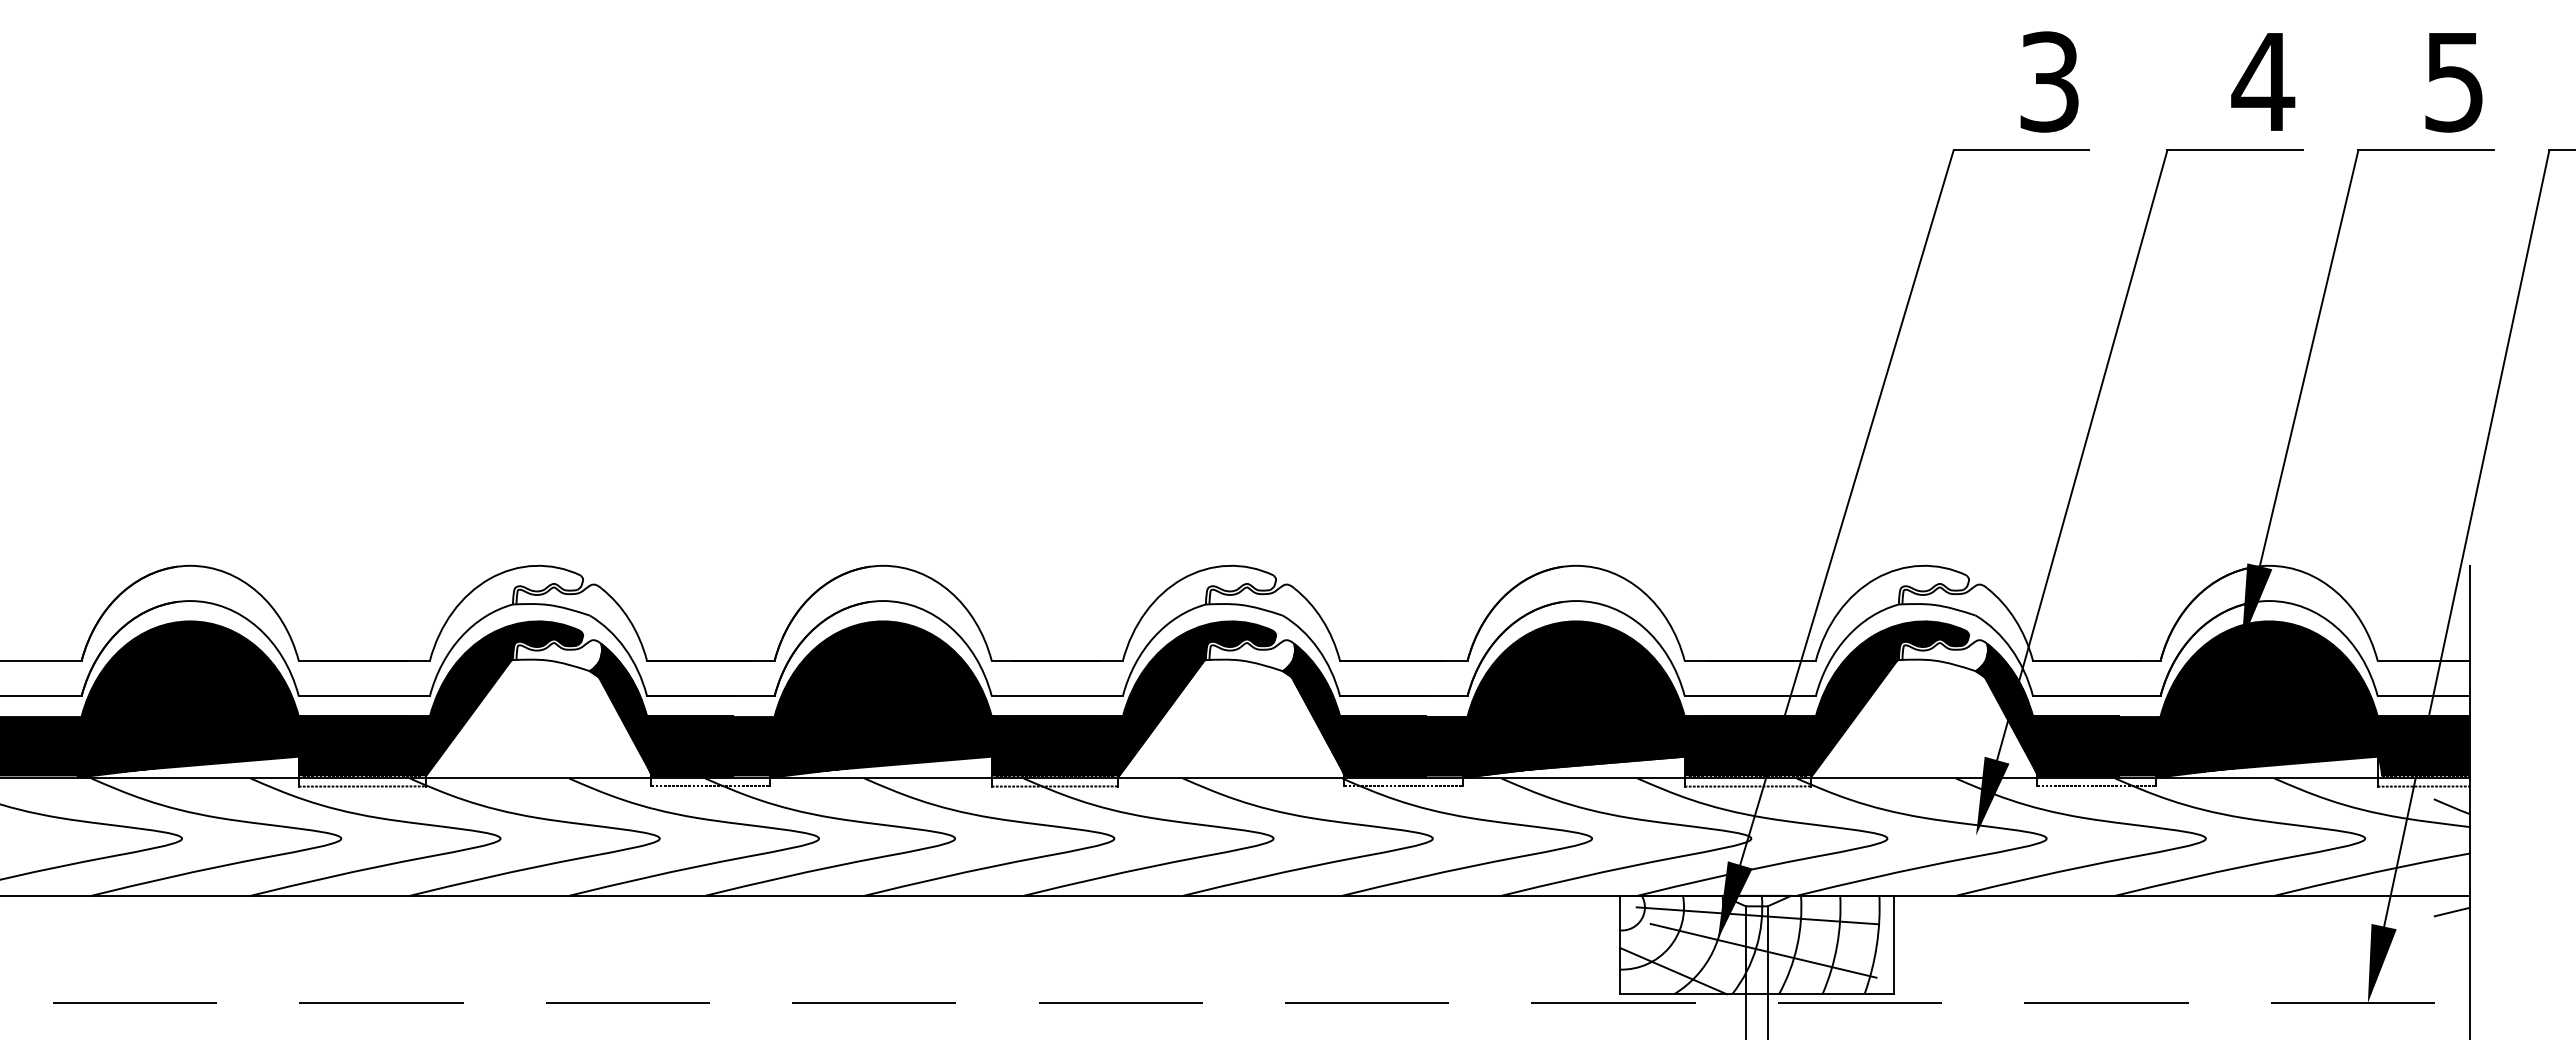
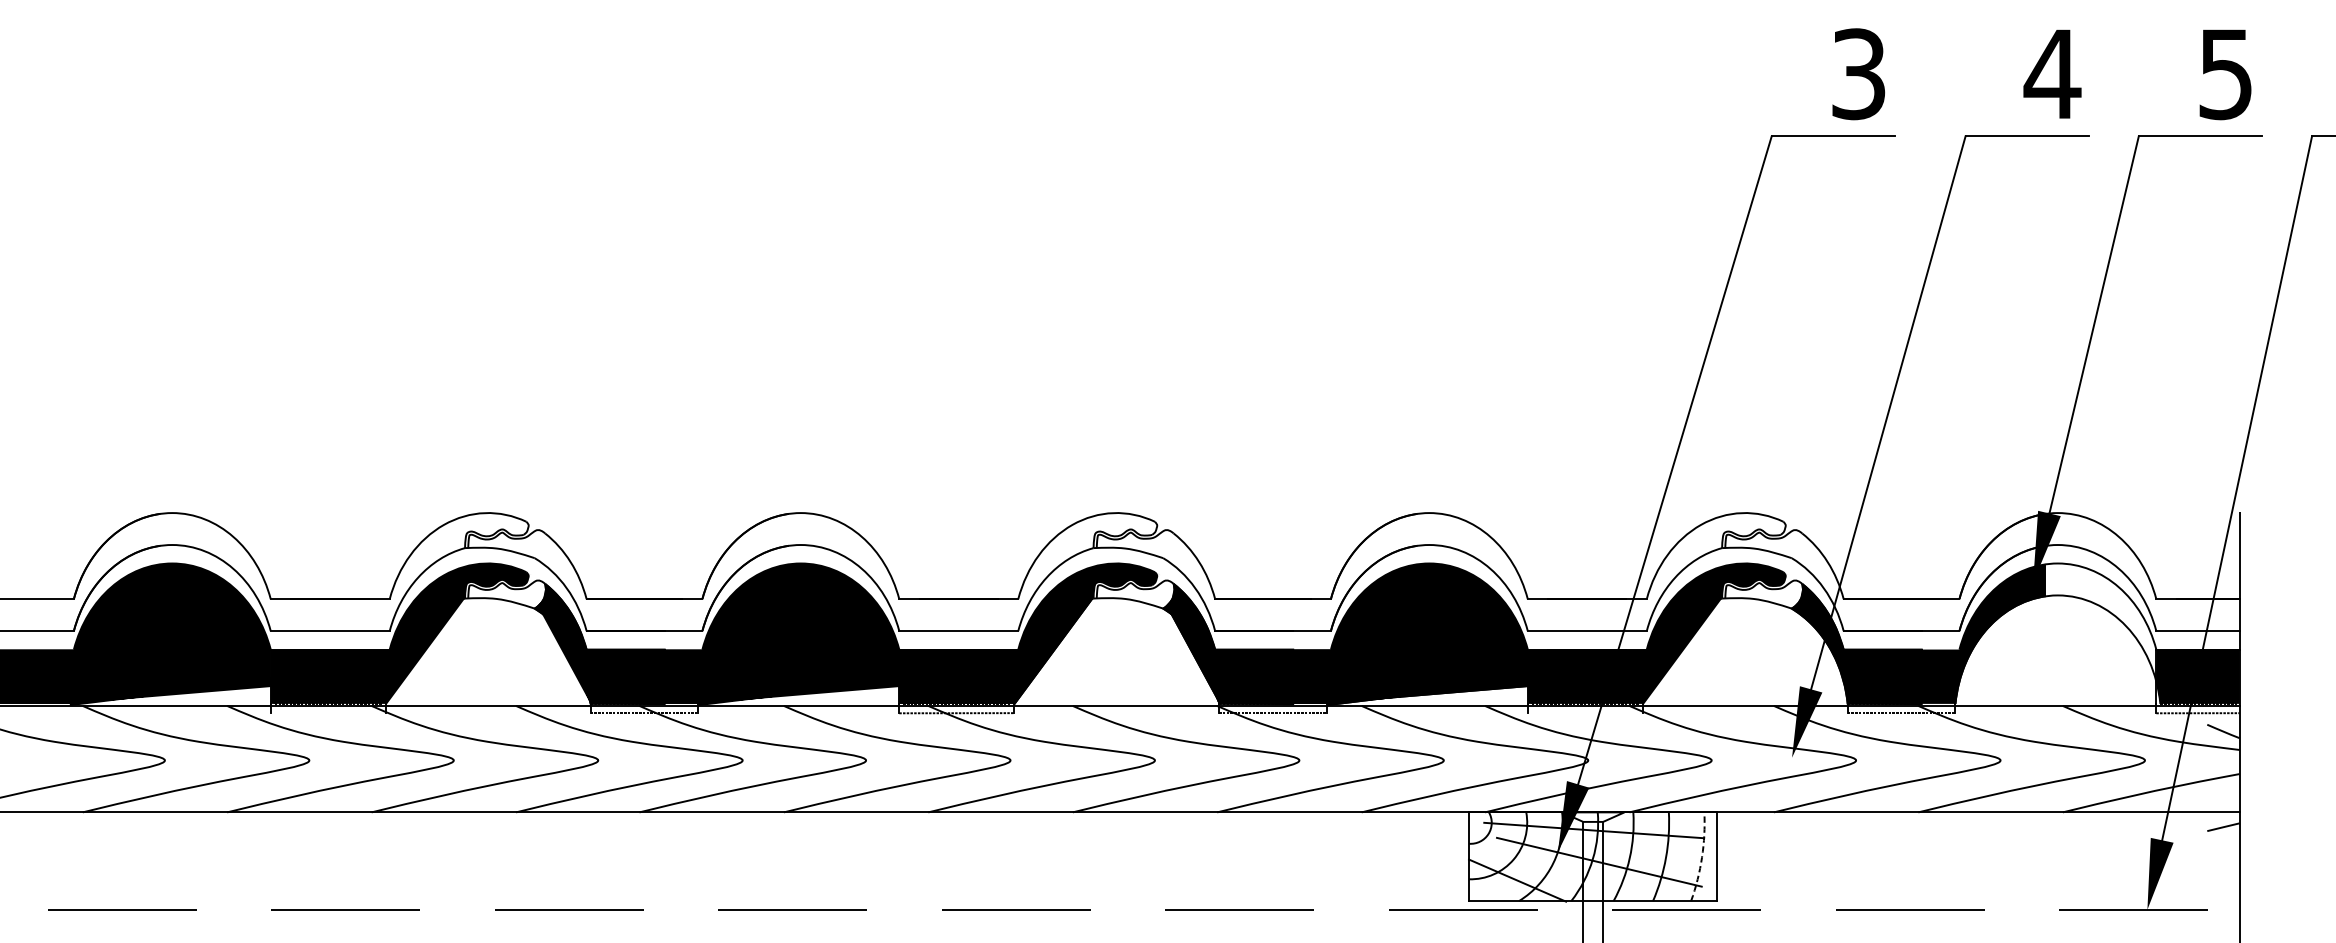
fill: (2177, 699) -> (1974, 634), removed
line: (361, 786) -> (327, 713), removed
line: (1747, 786) -> (1584, 713), removed
arc: (1876, 945) -> (1701, 857), solid -> dashed

